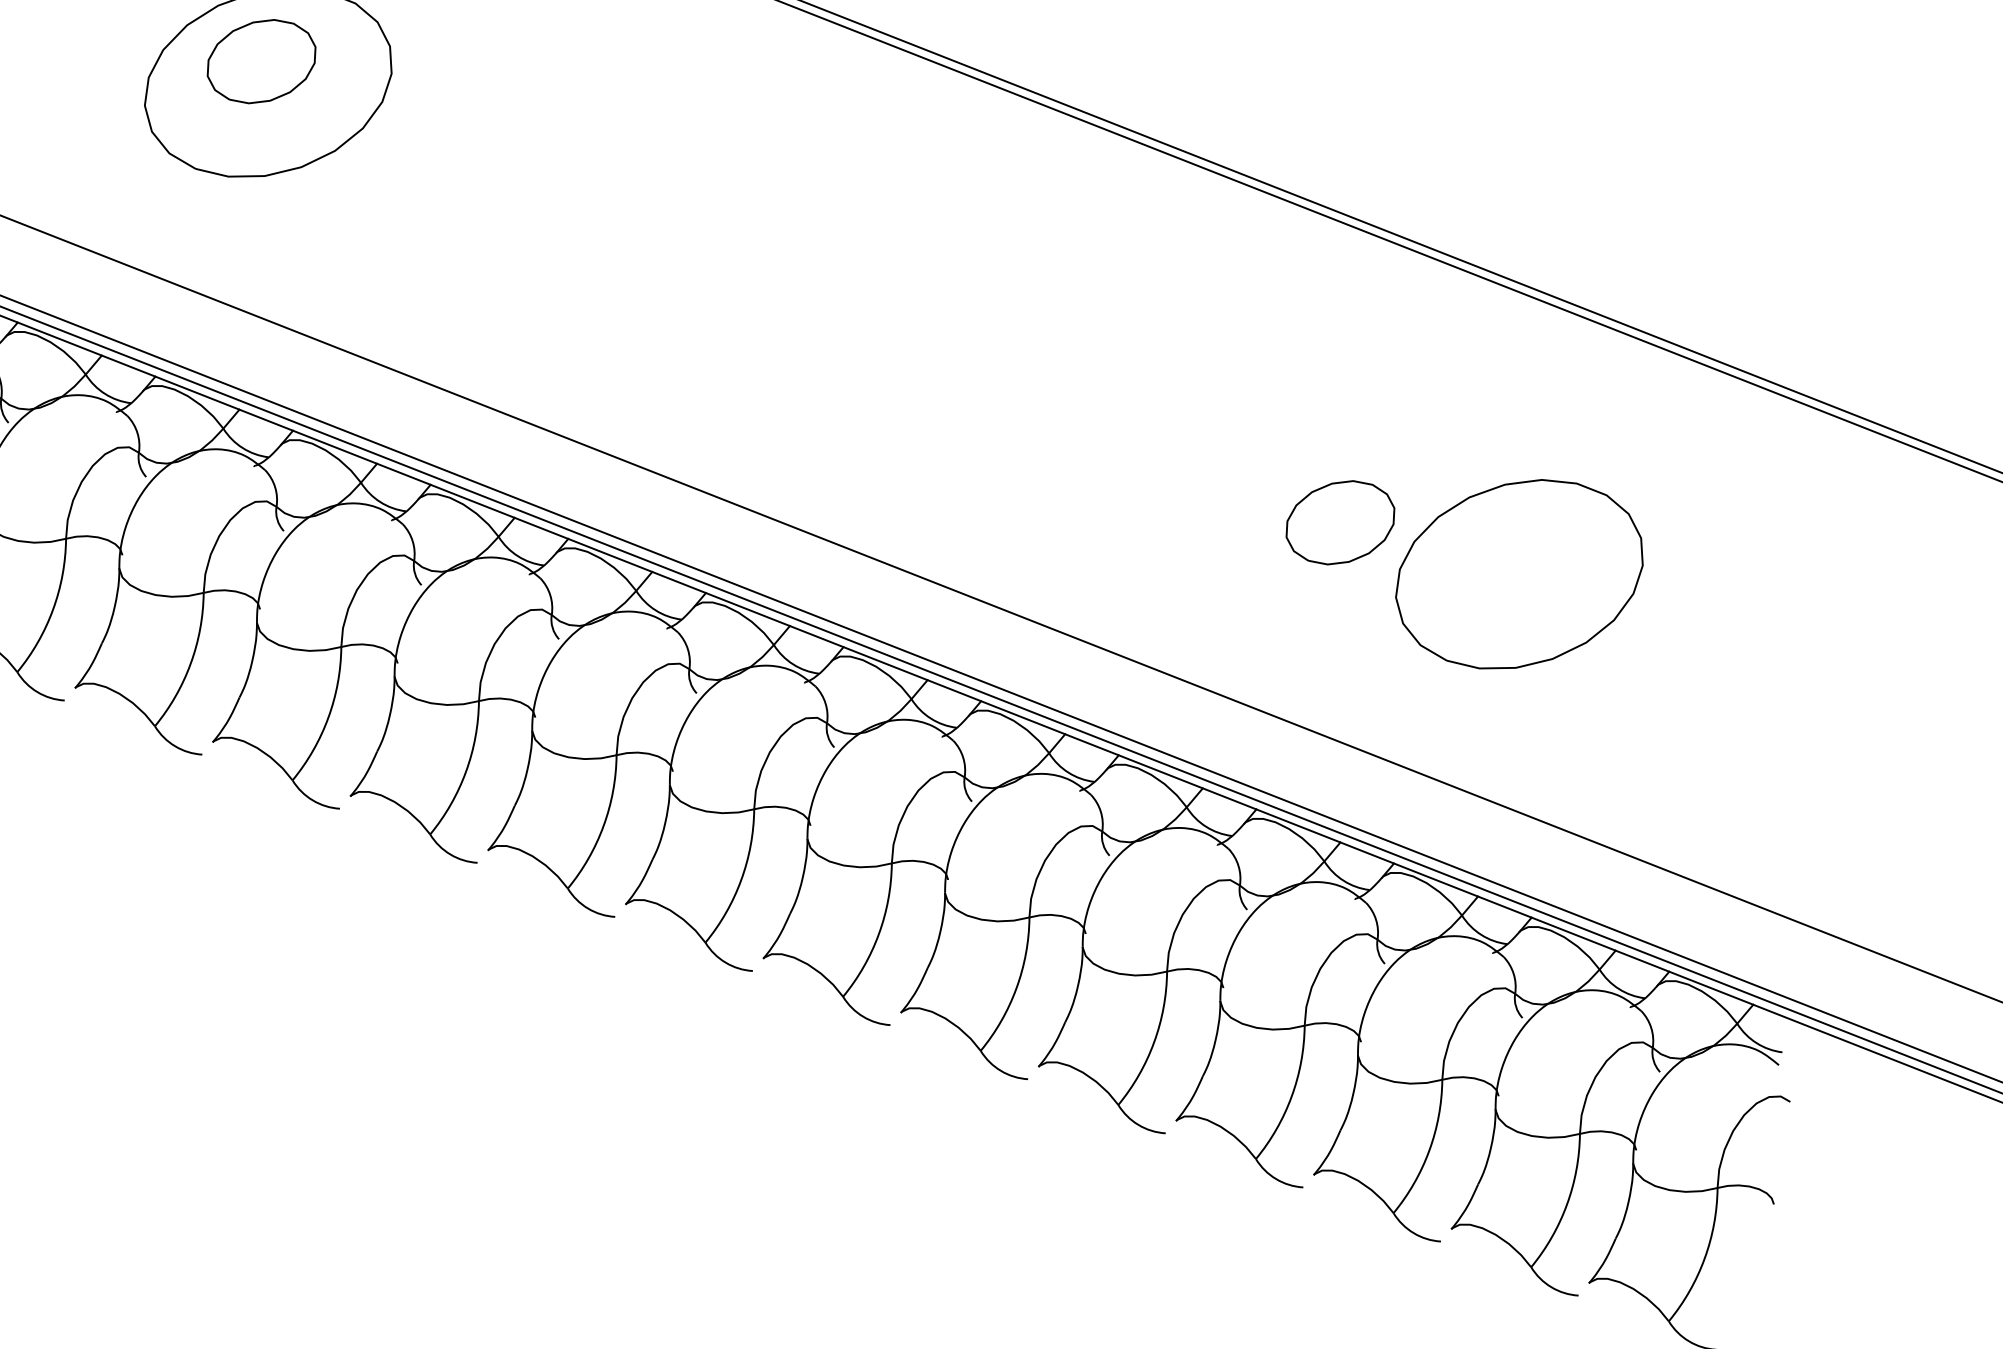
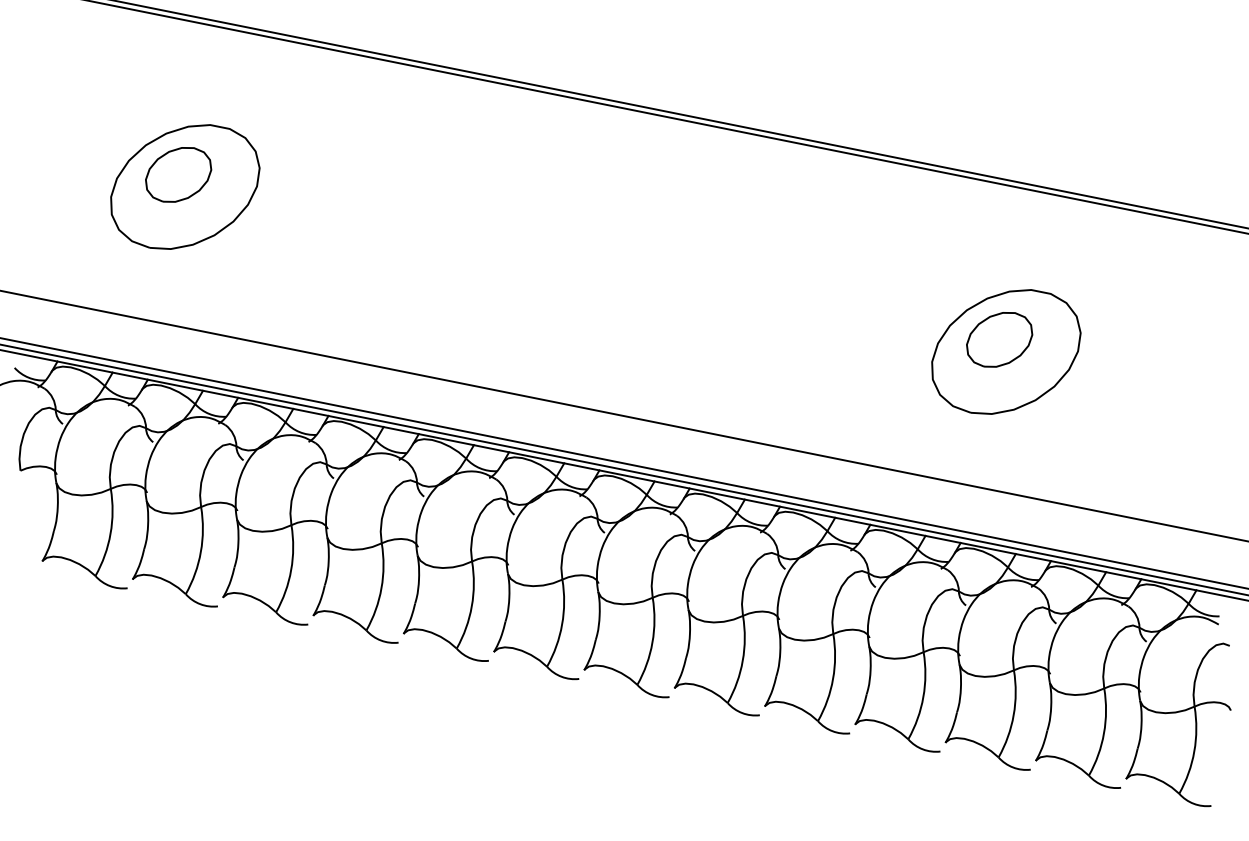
part: (1340, 522) -> (999, 339), moved

